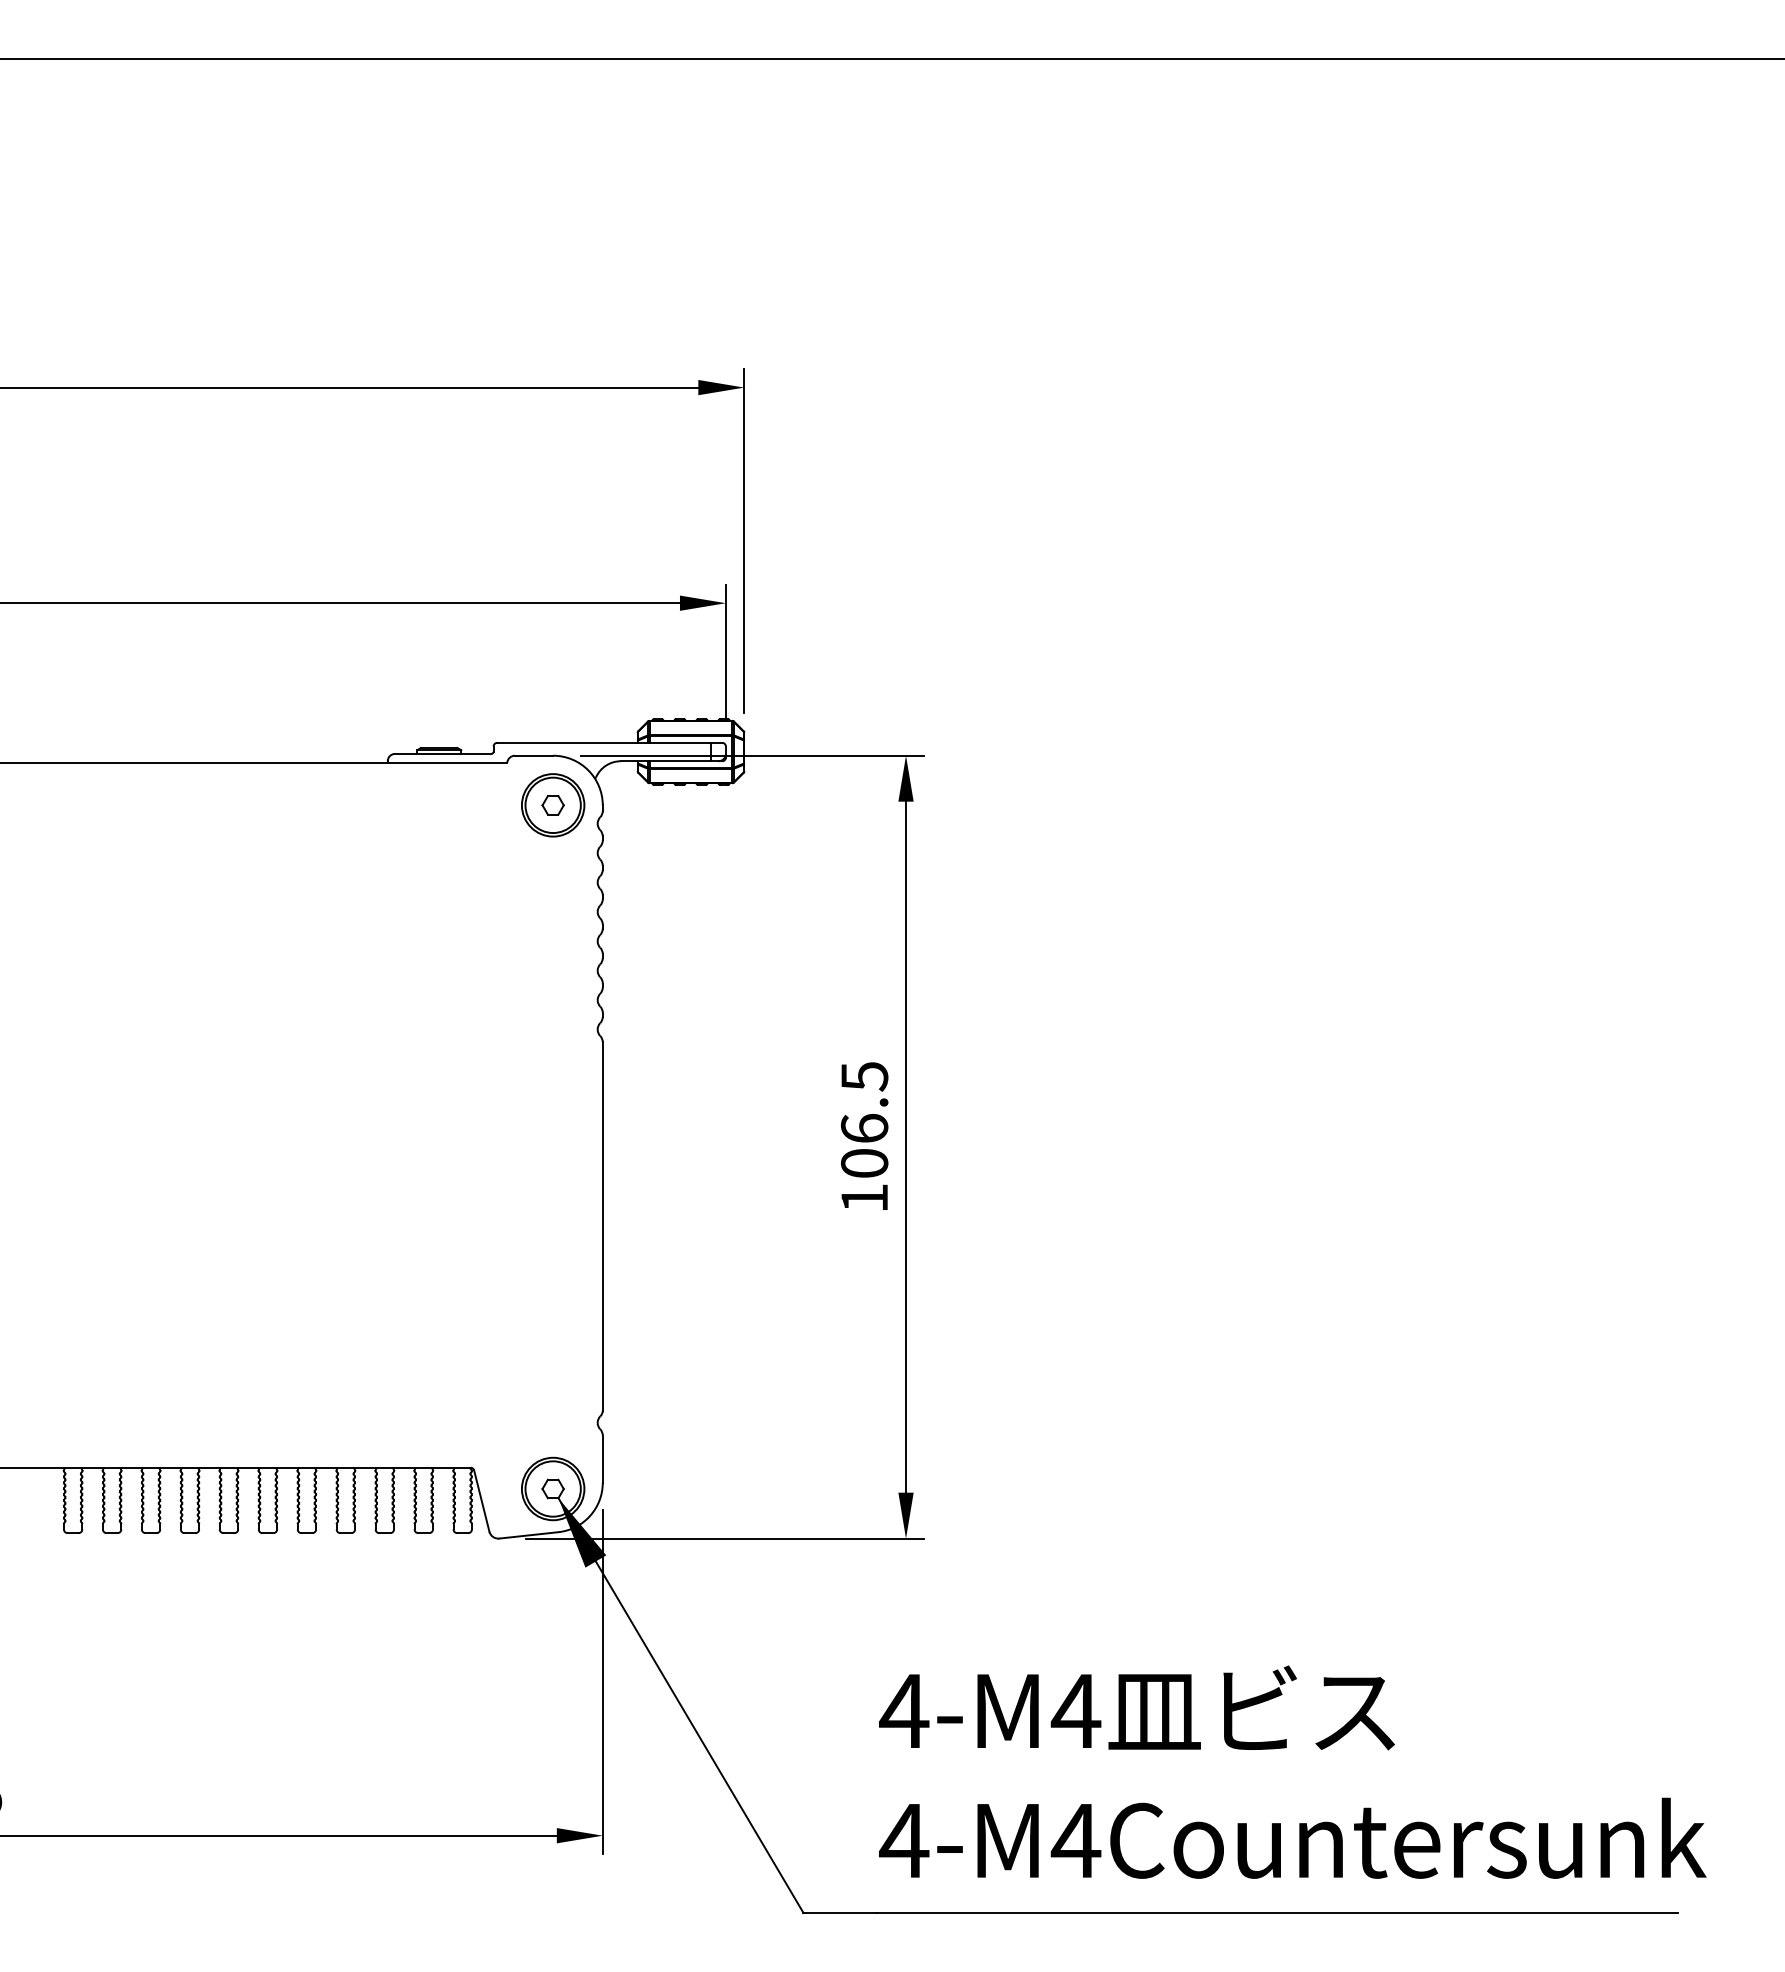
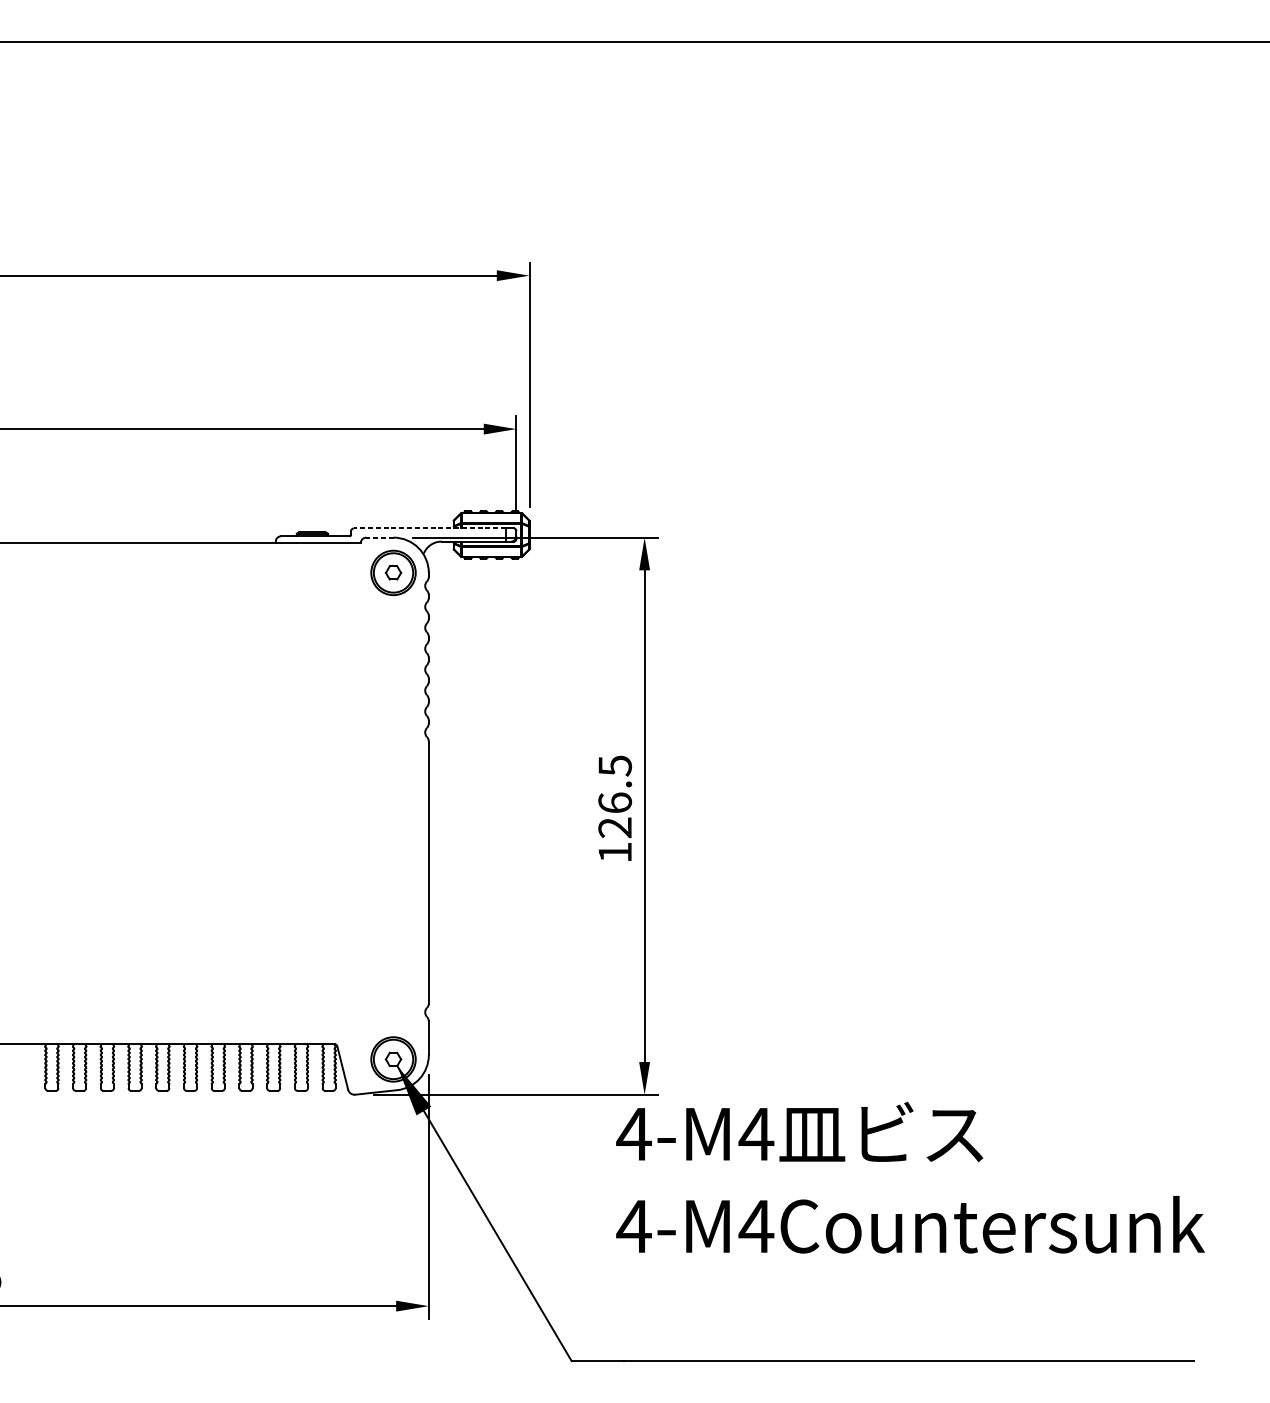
line: (604, 742) -> (430, 528), solid -> dashed
line: (533, 755) -> (379, 537), solid -> dashed
text: (864, 1163) -> (615, 827), 106.5 -> 126.5
text: (1292, 1771) -> (910, 1177), moved

